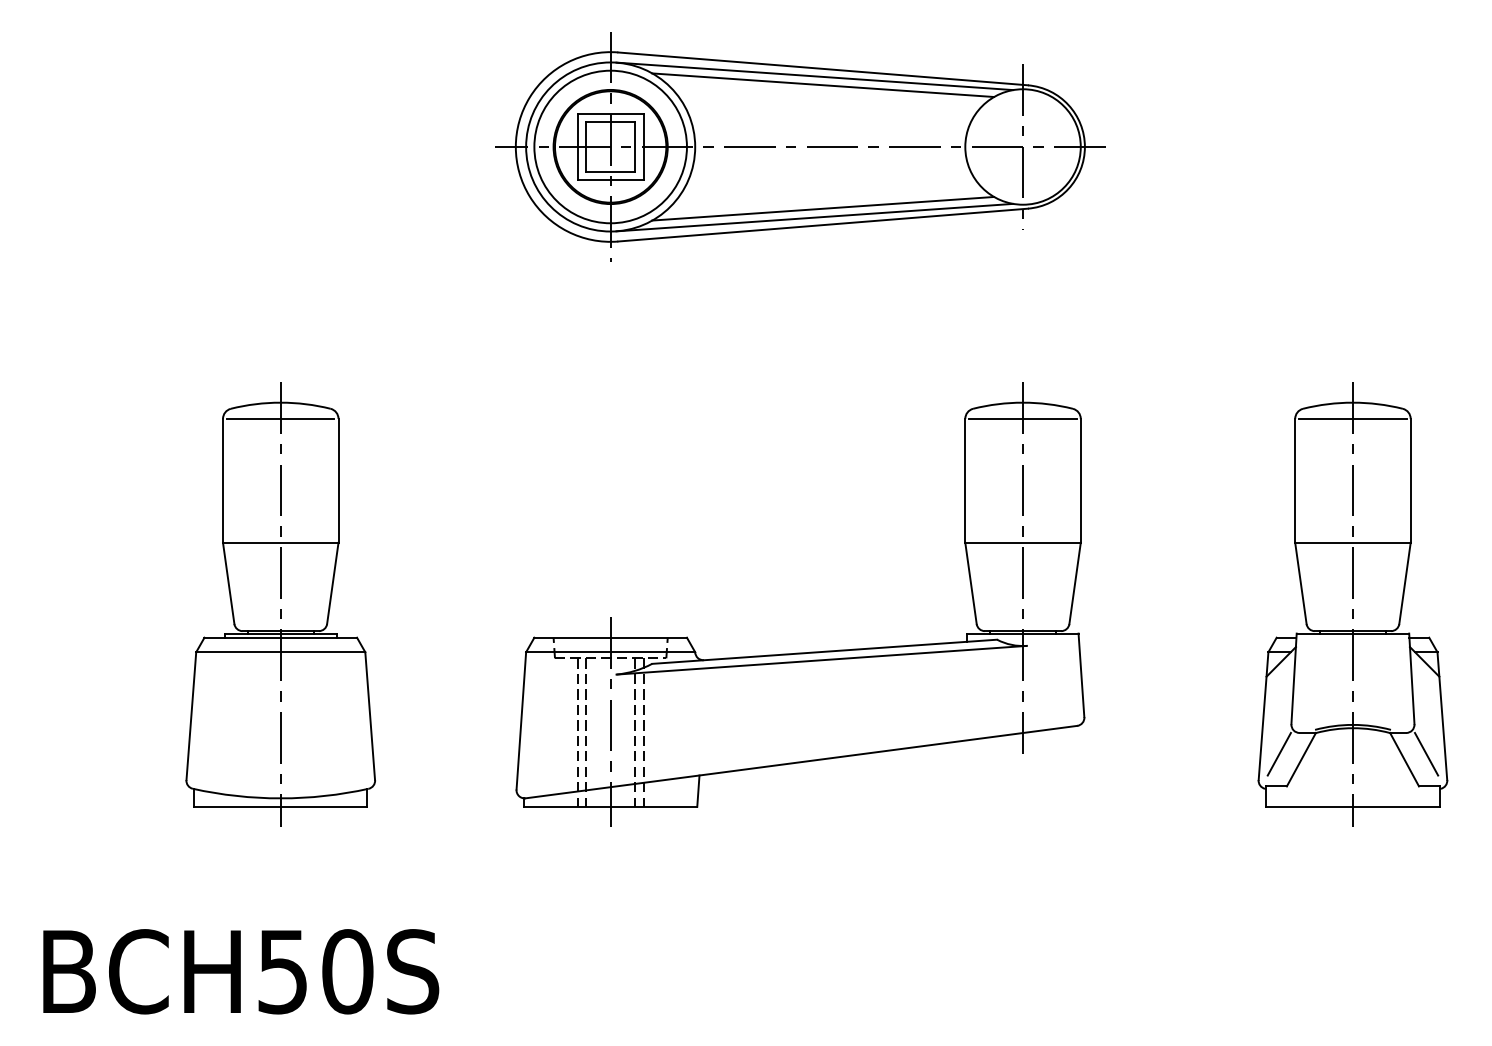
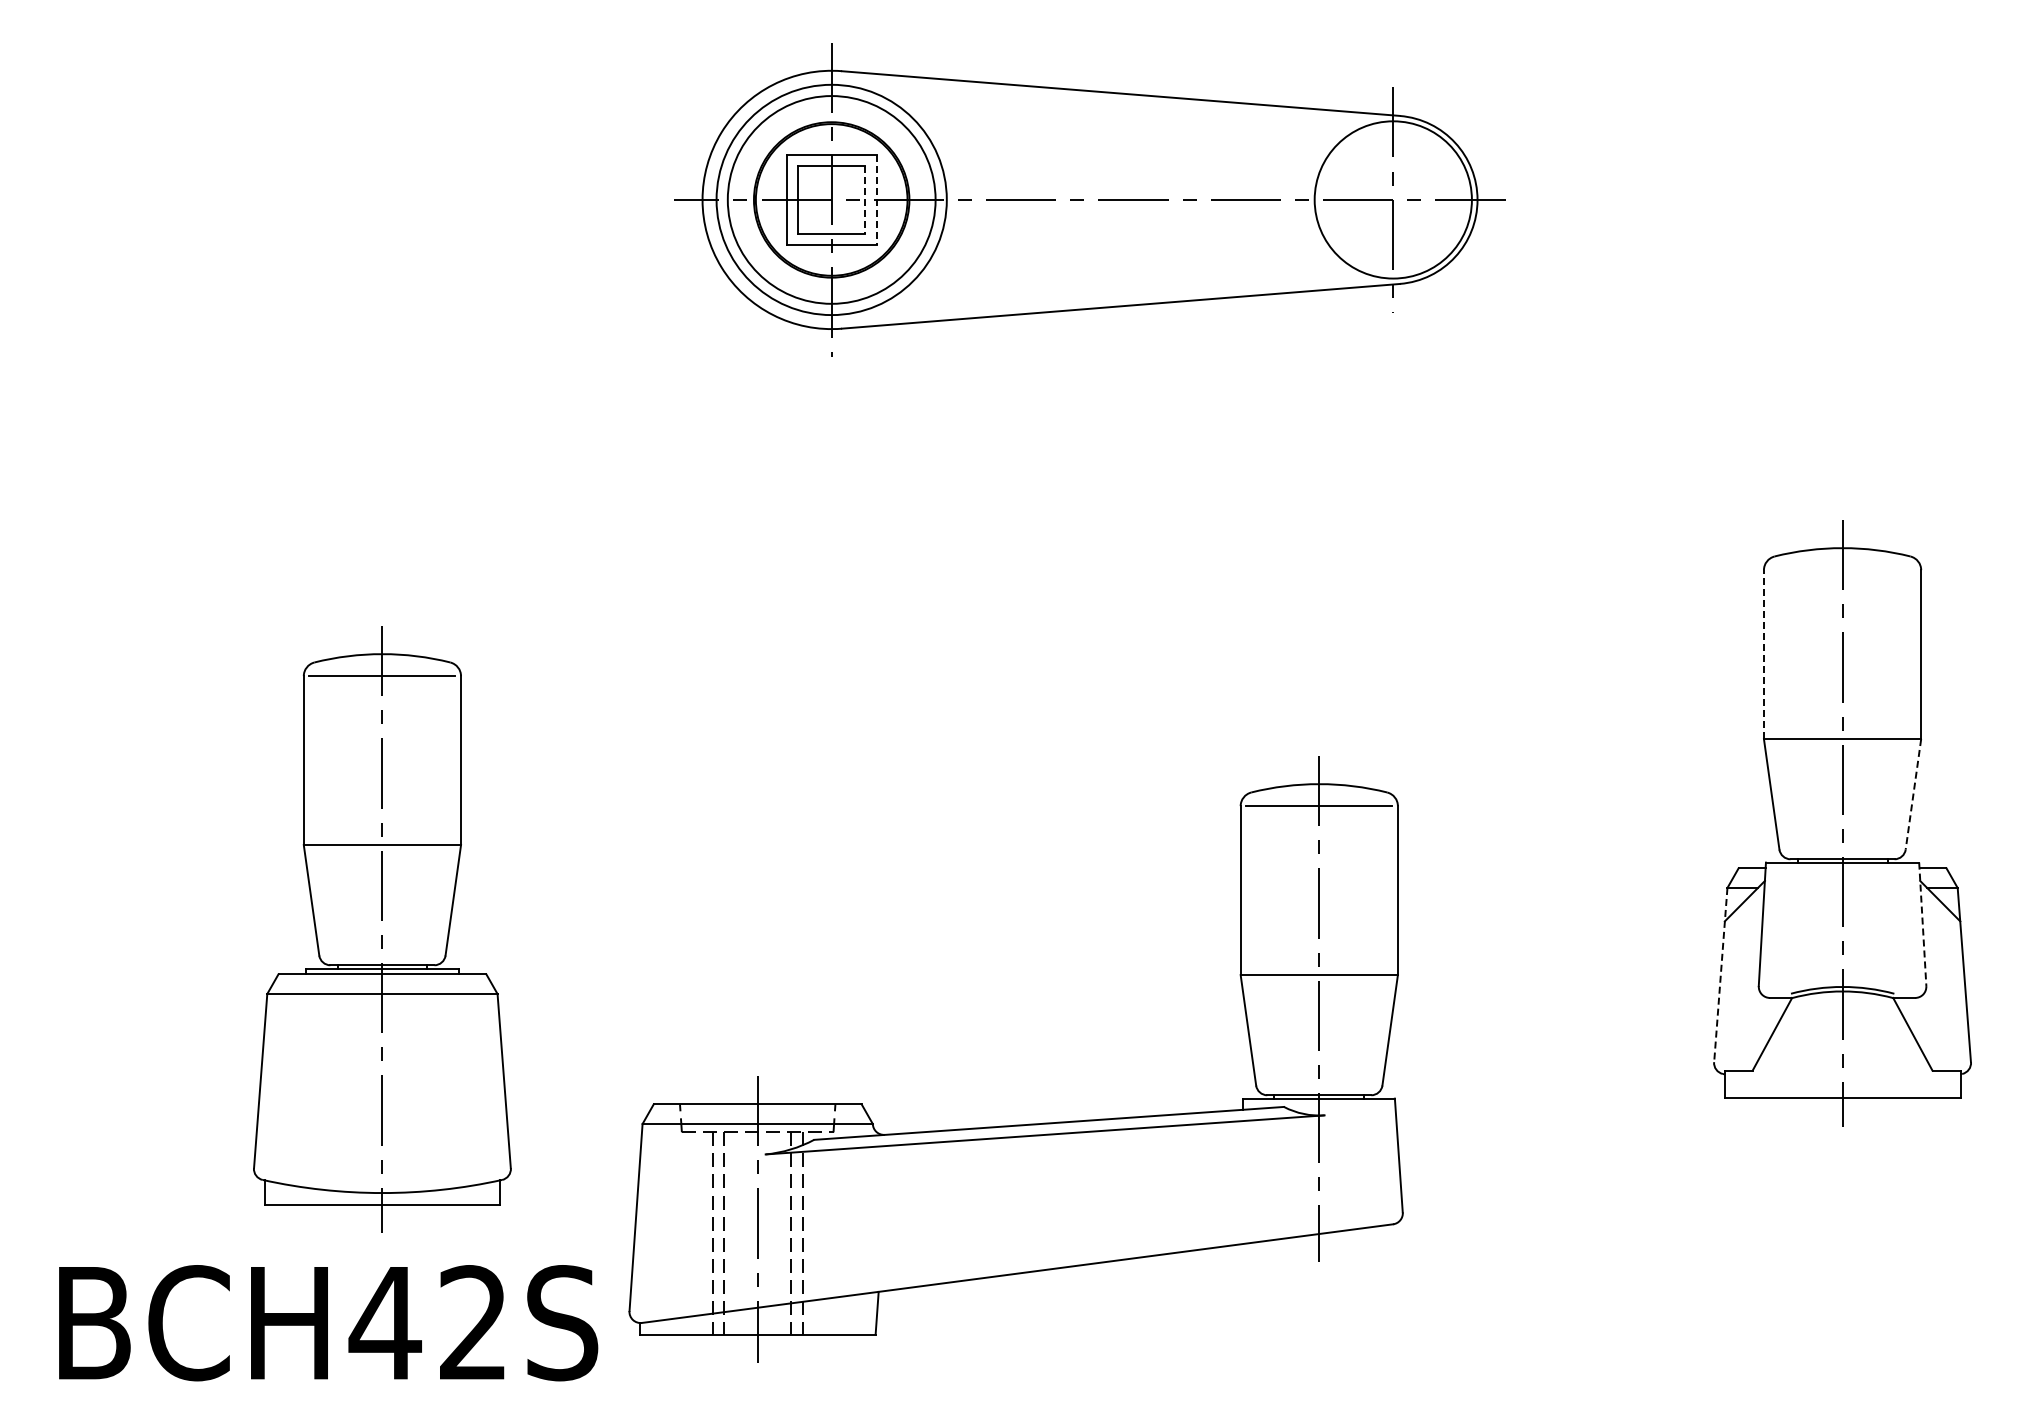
line: (814, 76) -> (1109, 103), removed
line: (822, 84) -> (1120, 115), removed
line: (635, 146) -> (865, 199), solid -> dashed
line: (643, 146) -> (876, 199), solid -> dashed
line: (822, 209) -> (1120, 284), removed
line: (814, 217) -> (1109, 295), removed
line: (1352, 419) -> (1842, 570), removed
line: (1294, 480) -> (1763, 654), solid -> dashed
line: (1405, 583) -> (1913, 794), solid -> dashed
part: (280, 604) -> (382, 929), moved
part: (799, 652) -> (1015, 1124), moved
line: (1411, 679) -> (1922, 924), solid -> dashed
line: (1263, 716) -> (1720, 975), solid -> dashed
line: (1279, 753) -> (1742, 1026), removed
line: (1426, 753) -> (1942, 1026), removed
text: (314, 972) -> (428, 1323), BCH50S -> BCH42S

